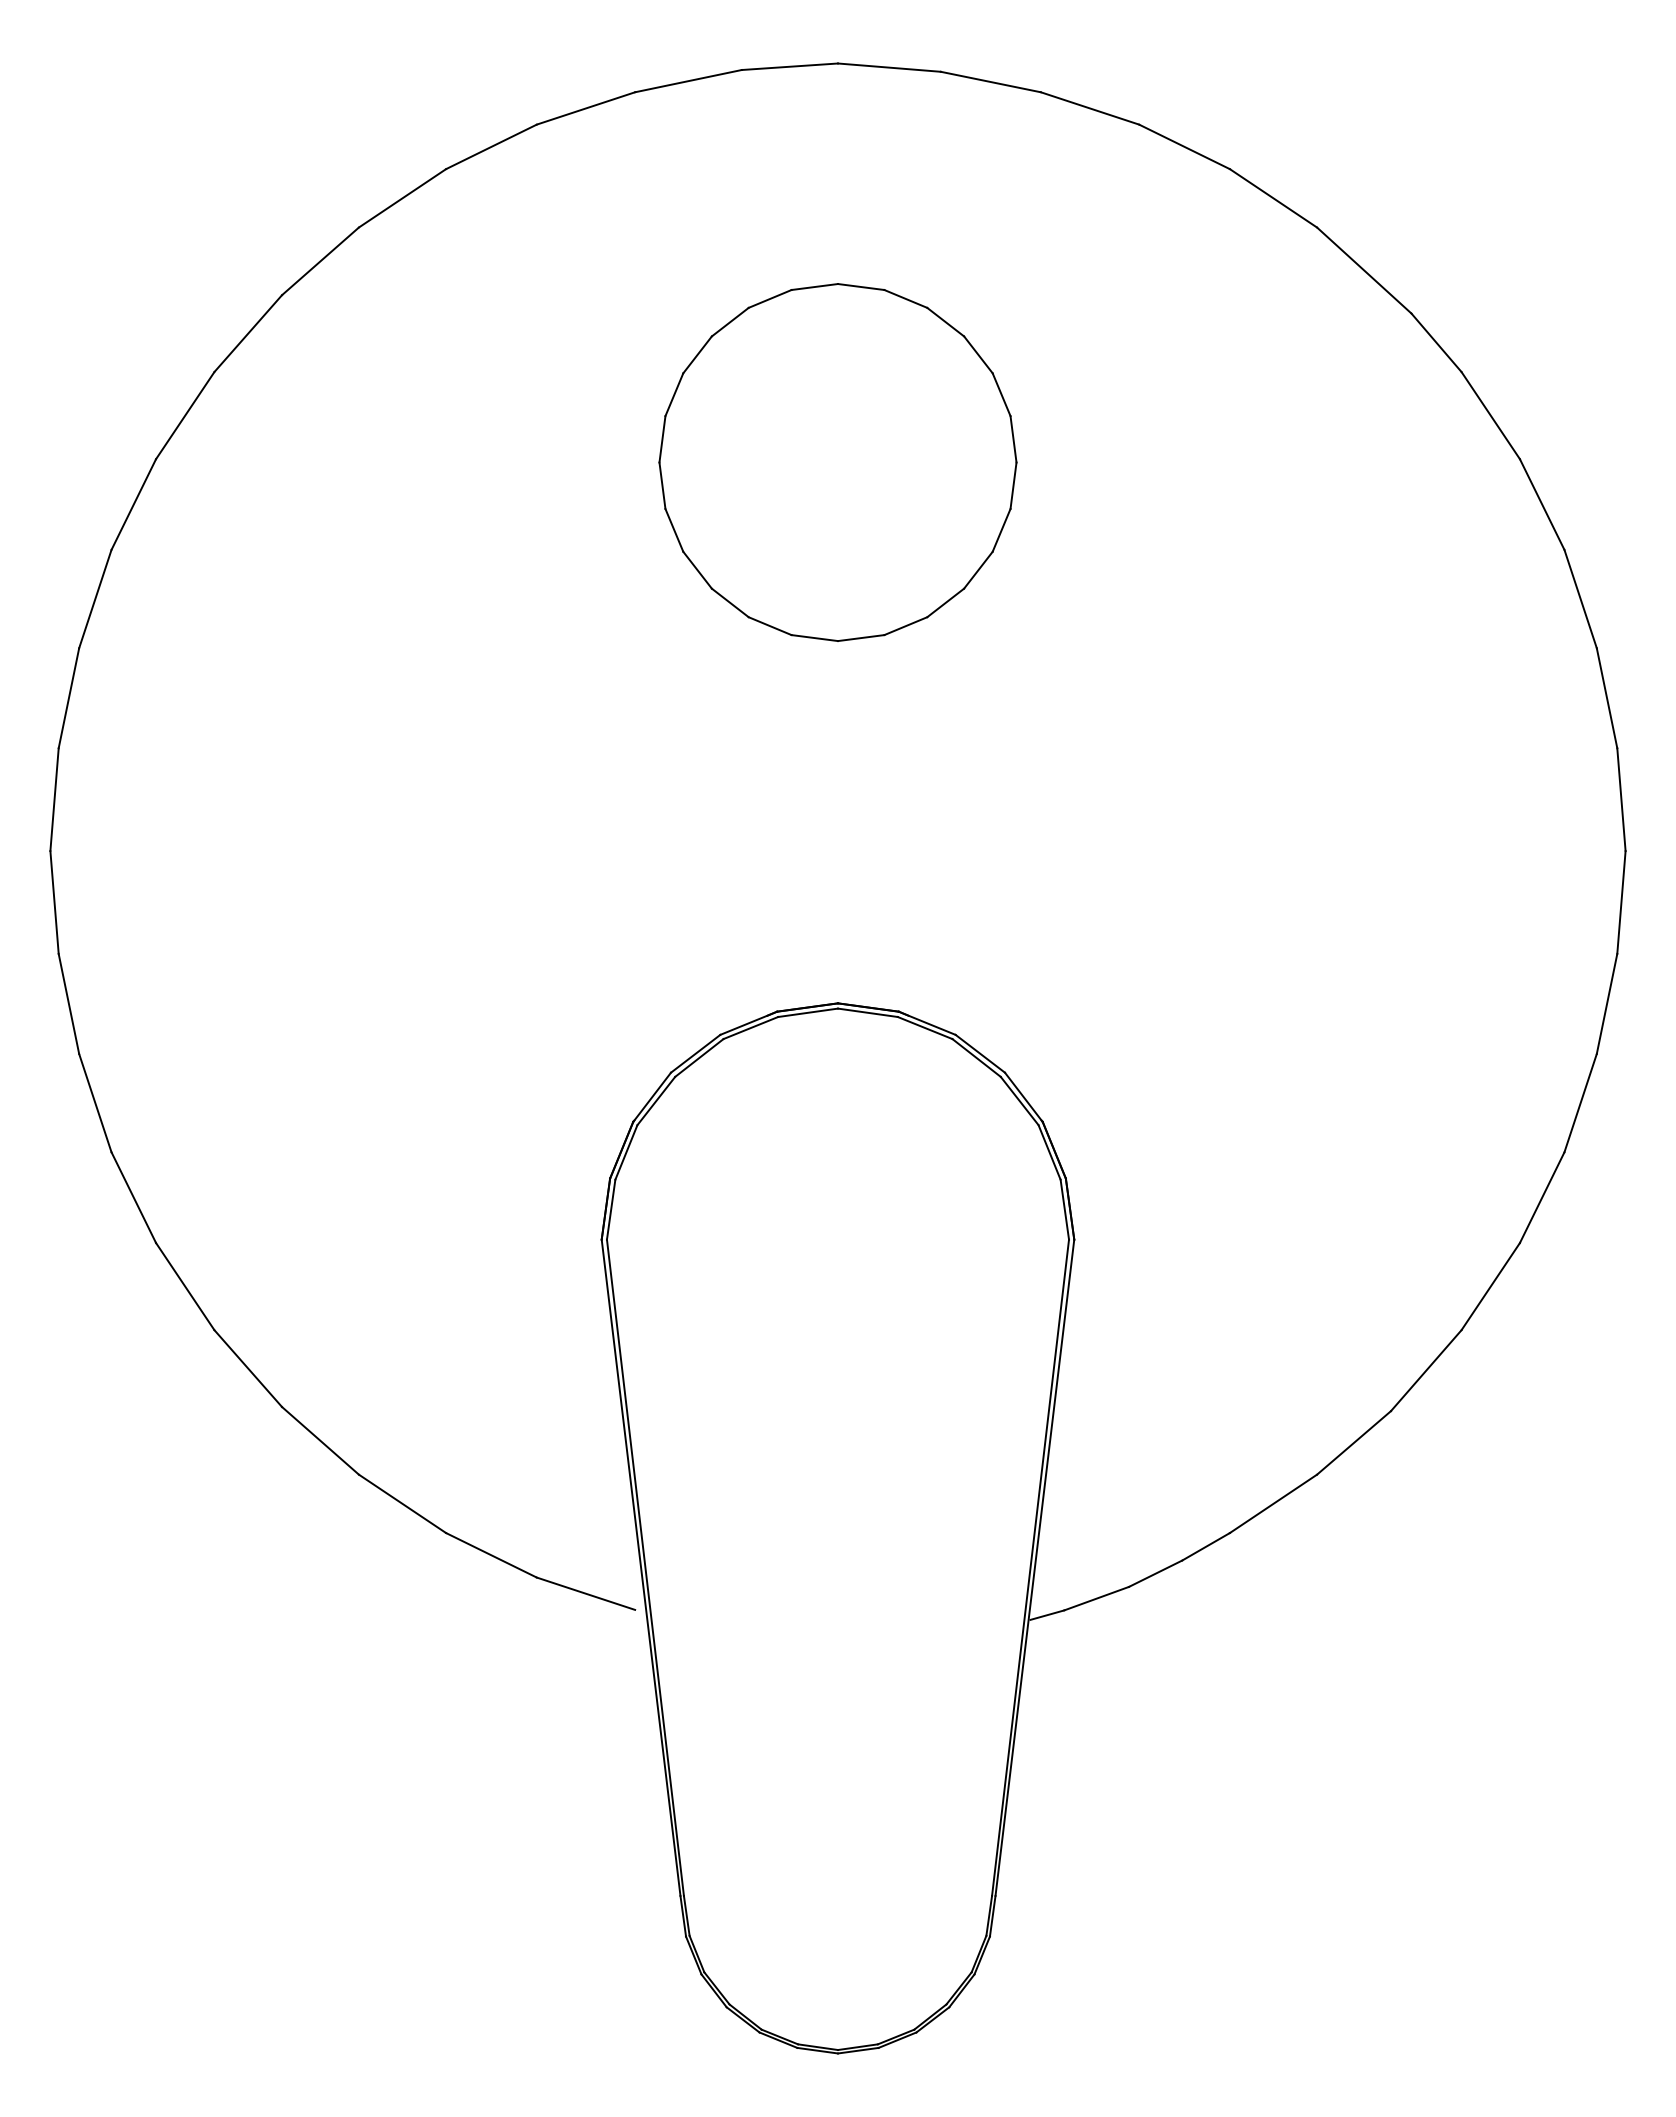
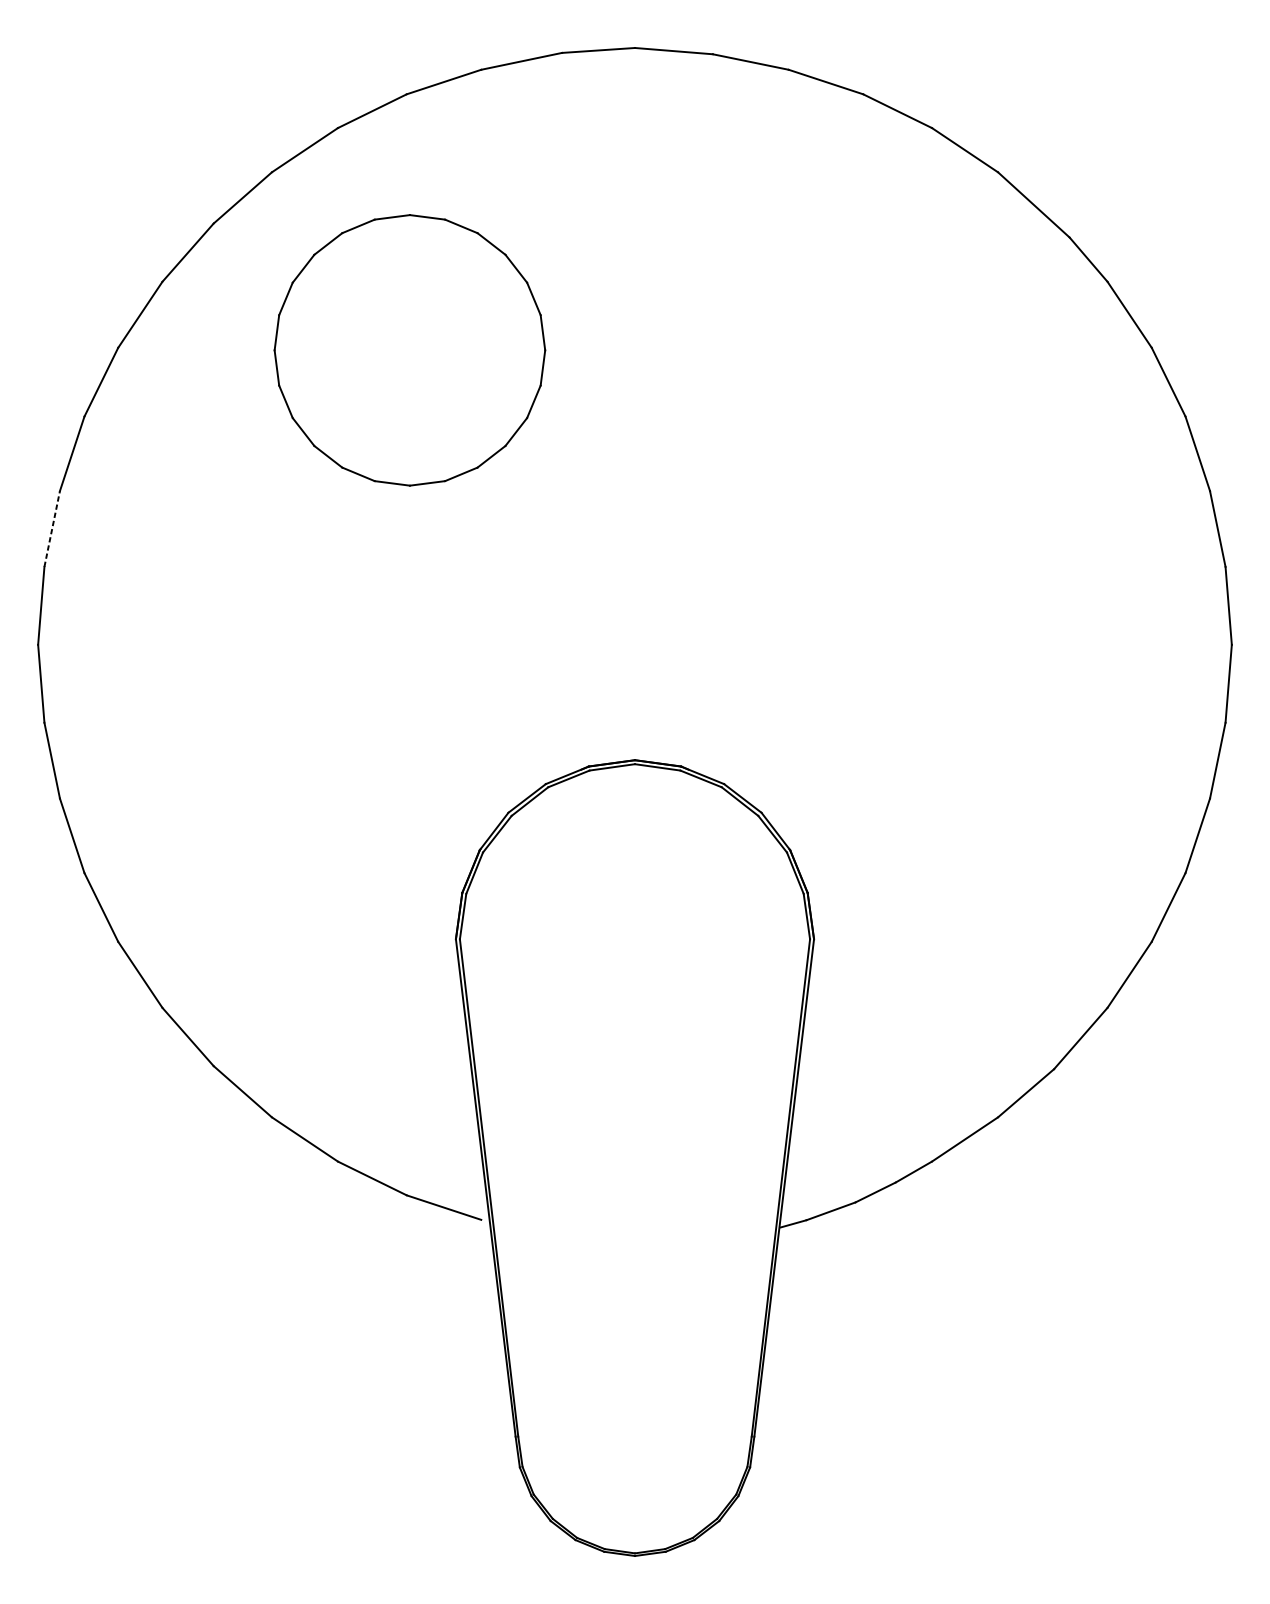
part: (837, 462) -> (409, 350), moved
line: (69, 697) -> (52, 528), solid -> dashed

